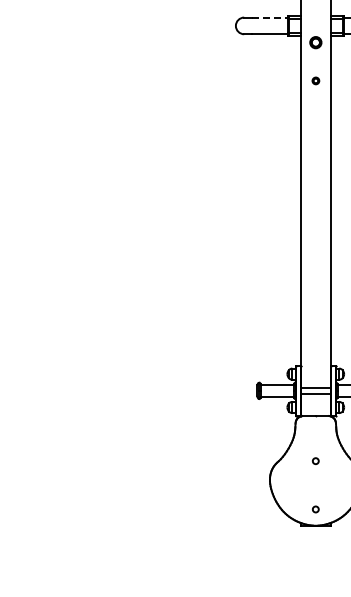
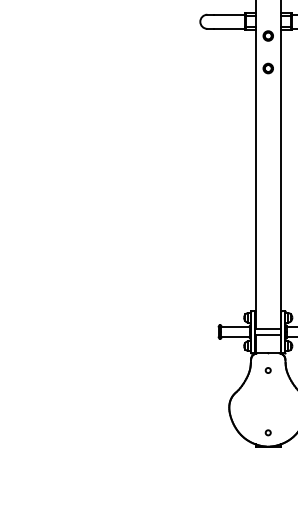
line: (270, 17) -> (229, 14), dashed -> solid
part: (315, 80) -> (268, 68), size x1.67
circle: (315, 460) -> (268, 369), moved

